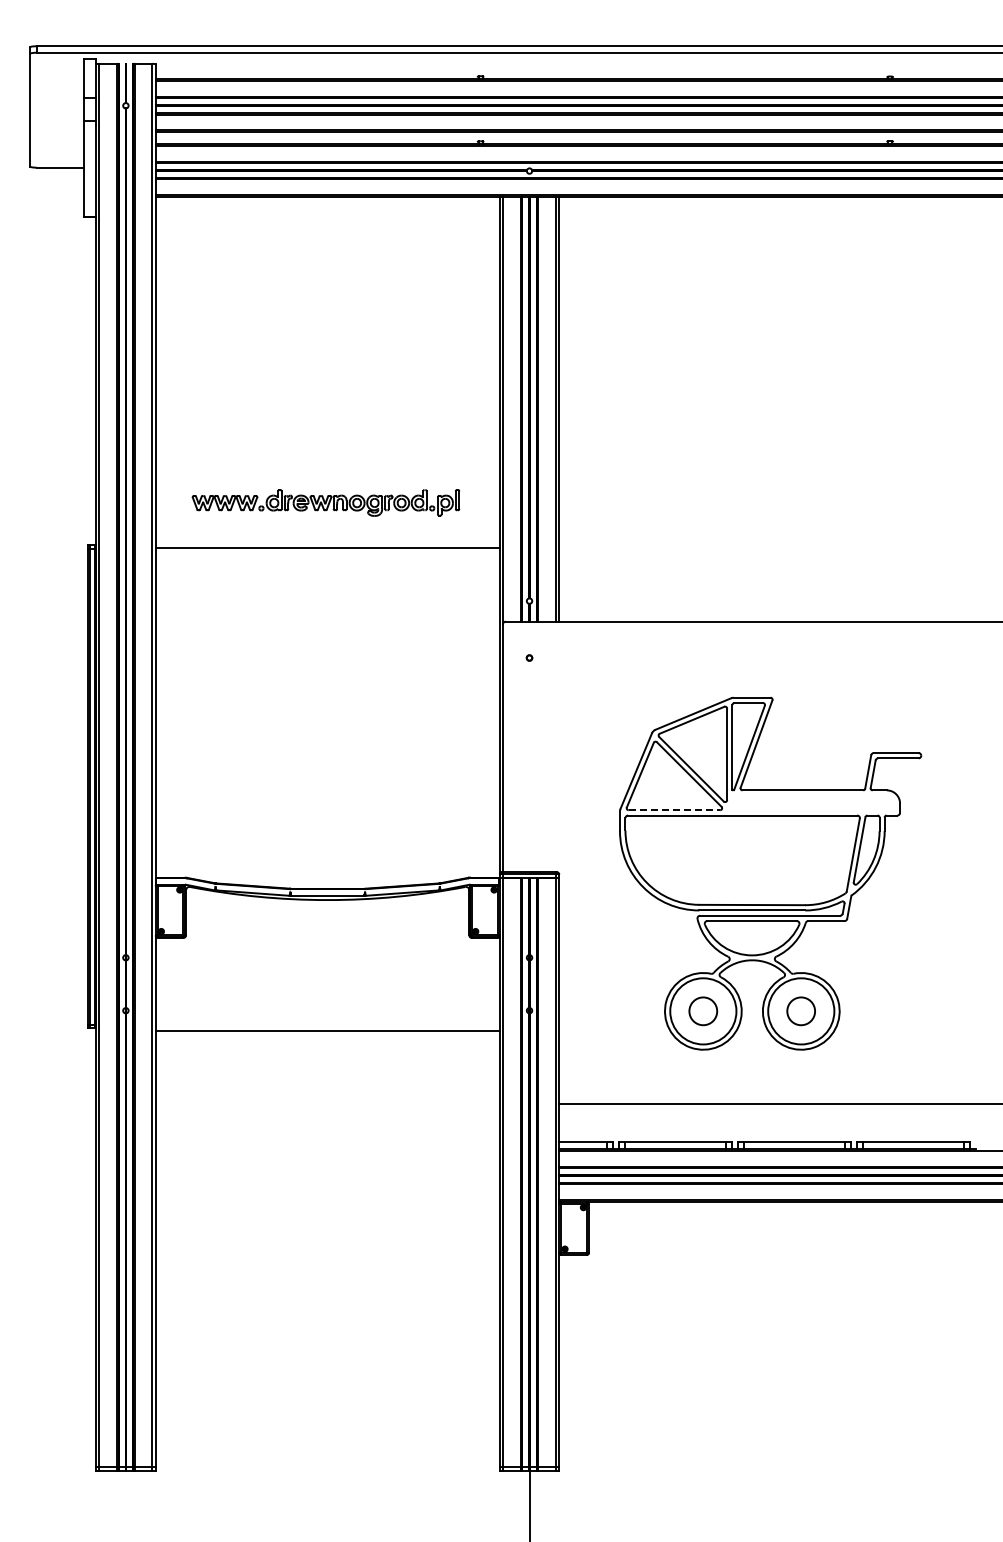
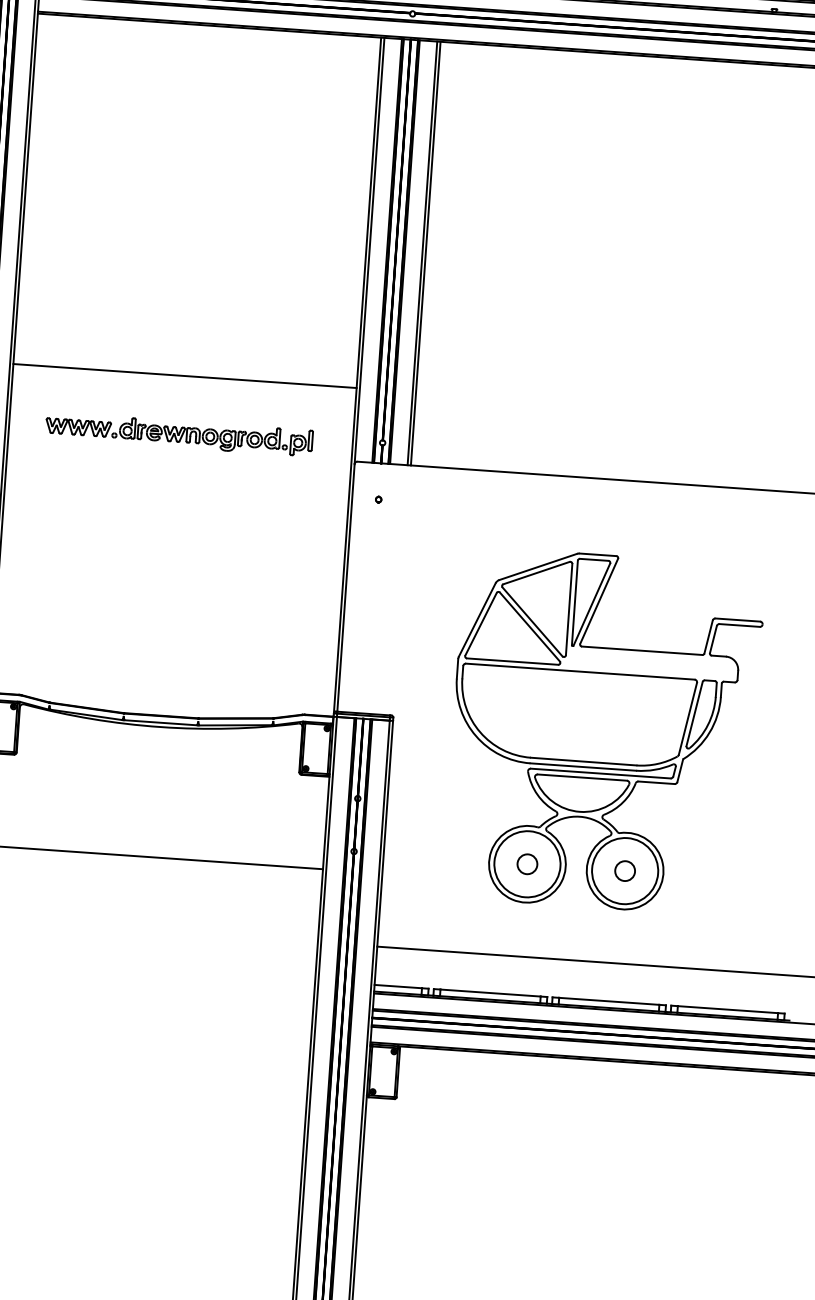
part: (325, 502) -> (178, 434), moved
line: (674, 810) -> (512, 661), dashed -> solid
circle: (703, 1011) -> (527, 864), size x0.71
circle: (801, 1011) -> (625, 871), size x0.71

